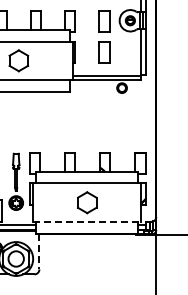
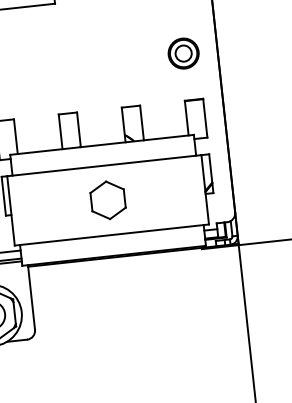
part: (137, 126) -> (183, 53), added
line: (87, 222) -> (112, 235), dashed -> solid
line: (39, 251) -> (31, 297), dashed -> solid

